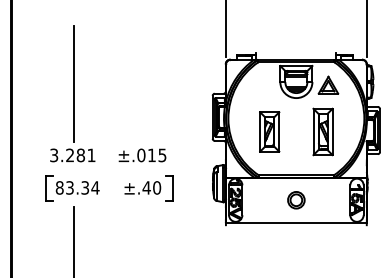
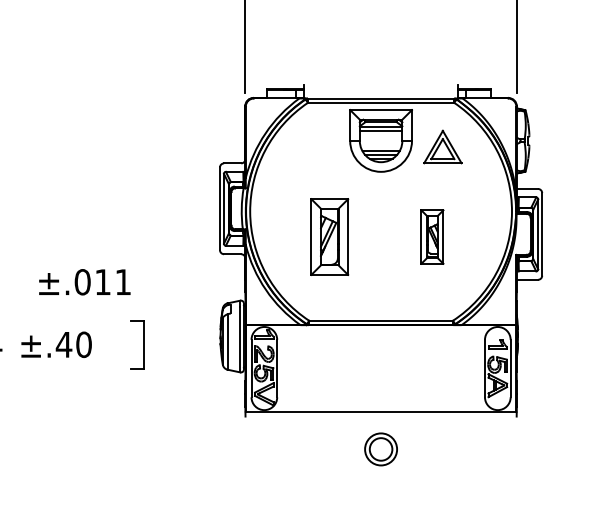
part: (322, 131) -> (431, 236), size x0.6
text: (162, 155) -> (123, 282), ±.015 -> ±.011
text: (142, 187) -> (55, 343), moved
part: (296, 200) -> (381, 449), moved

